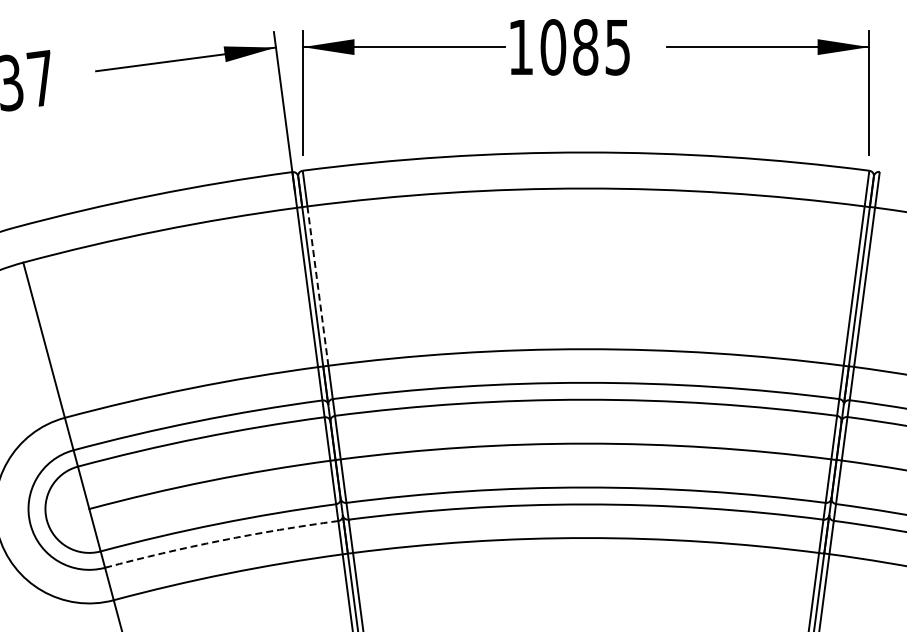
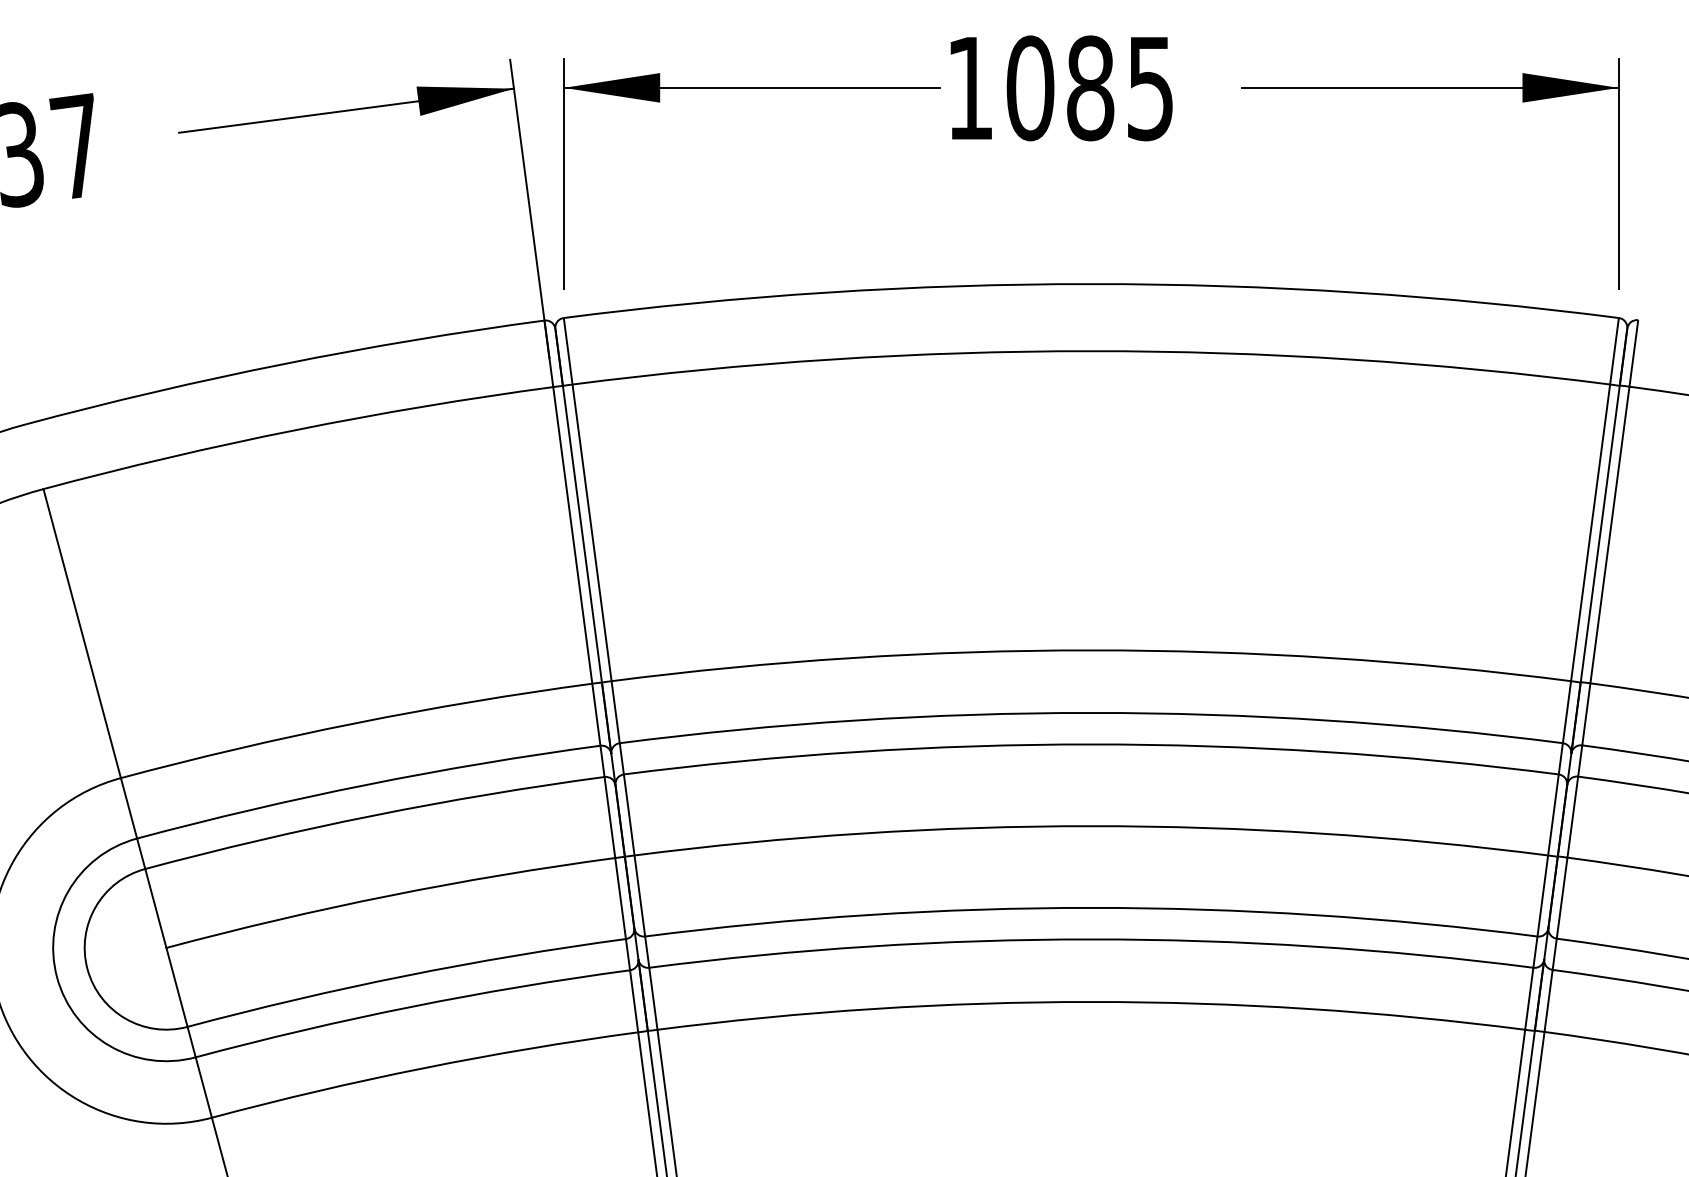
line: (317, 284) -> (591, 529), dashed -> solid
arc: (220, 540) -> (410, 1006), dashed -> solid

